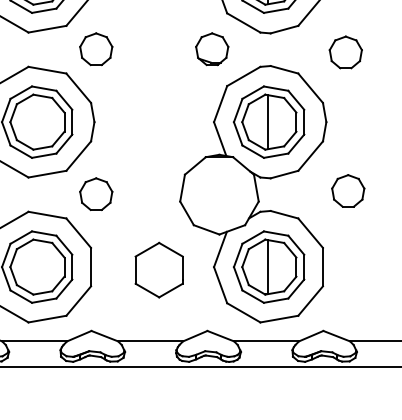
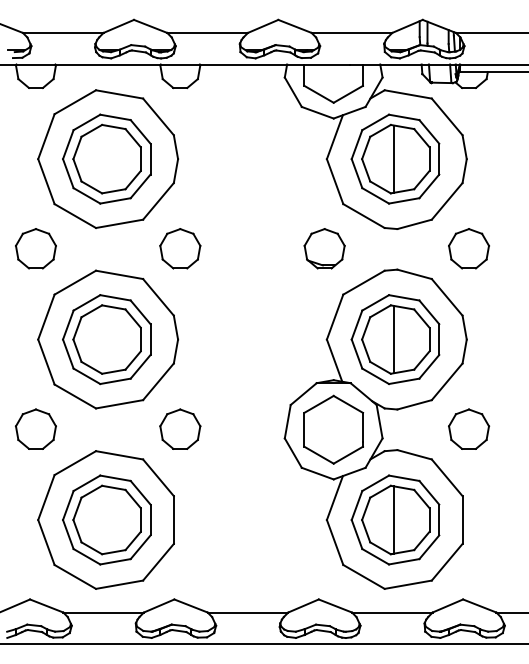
part: (345, 52) -> (468, 248), moved
part: (348, 190) -> (469, 428), moved
part: (159, 269) -> (333, 429), moved

